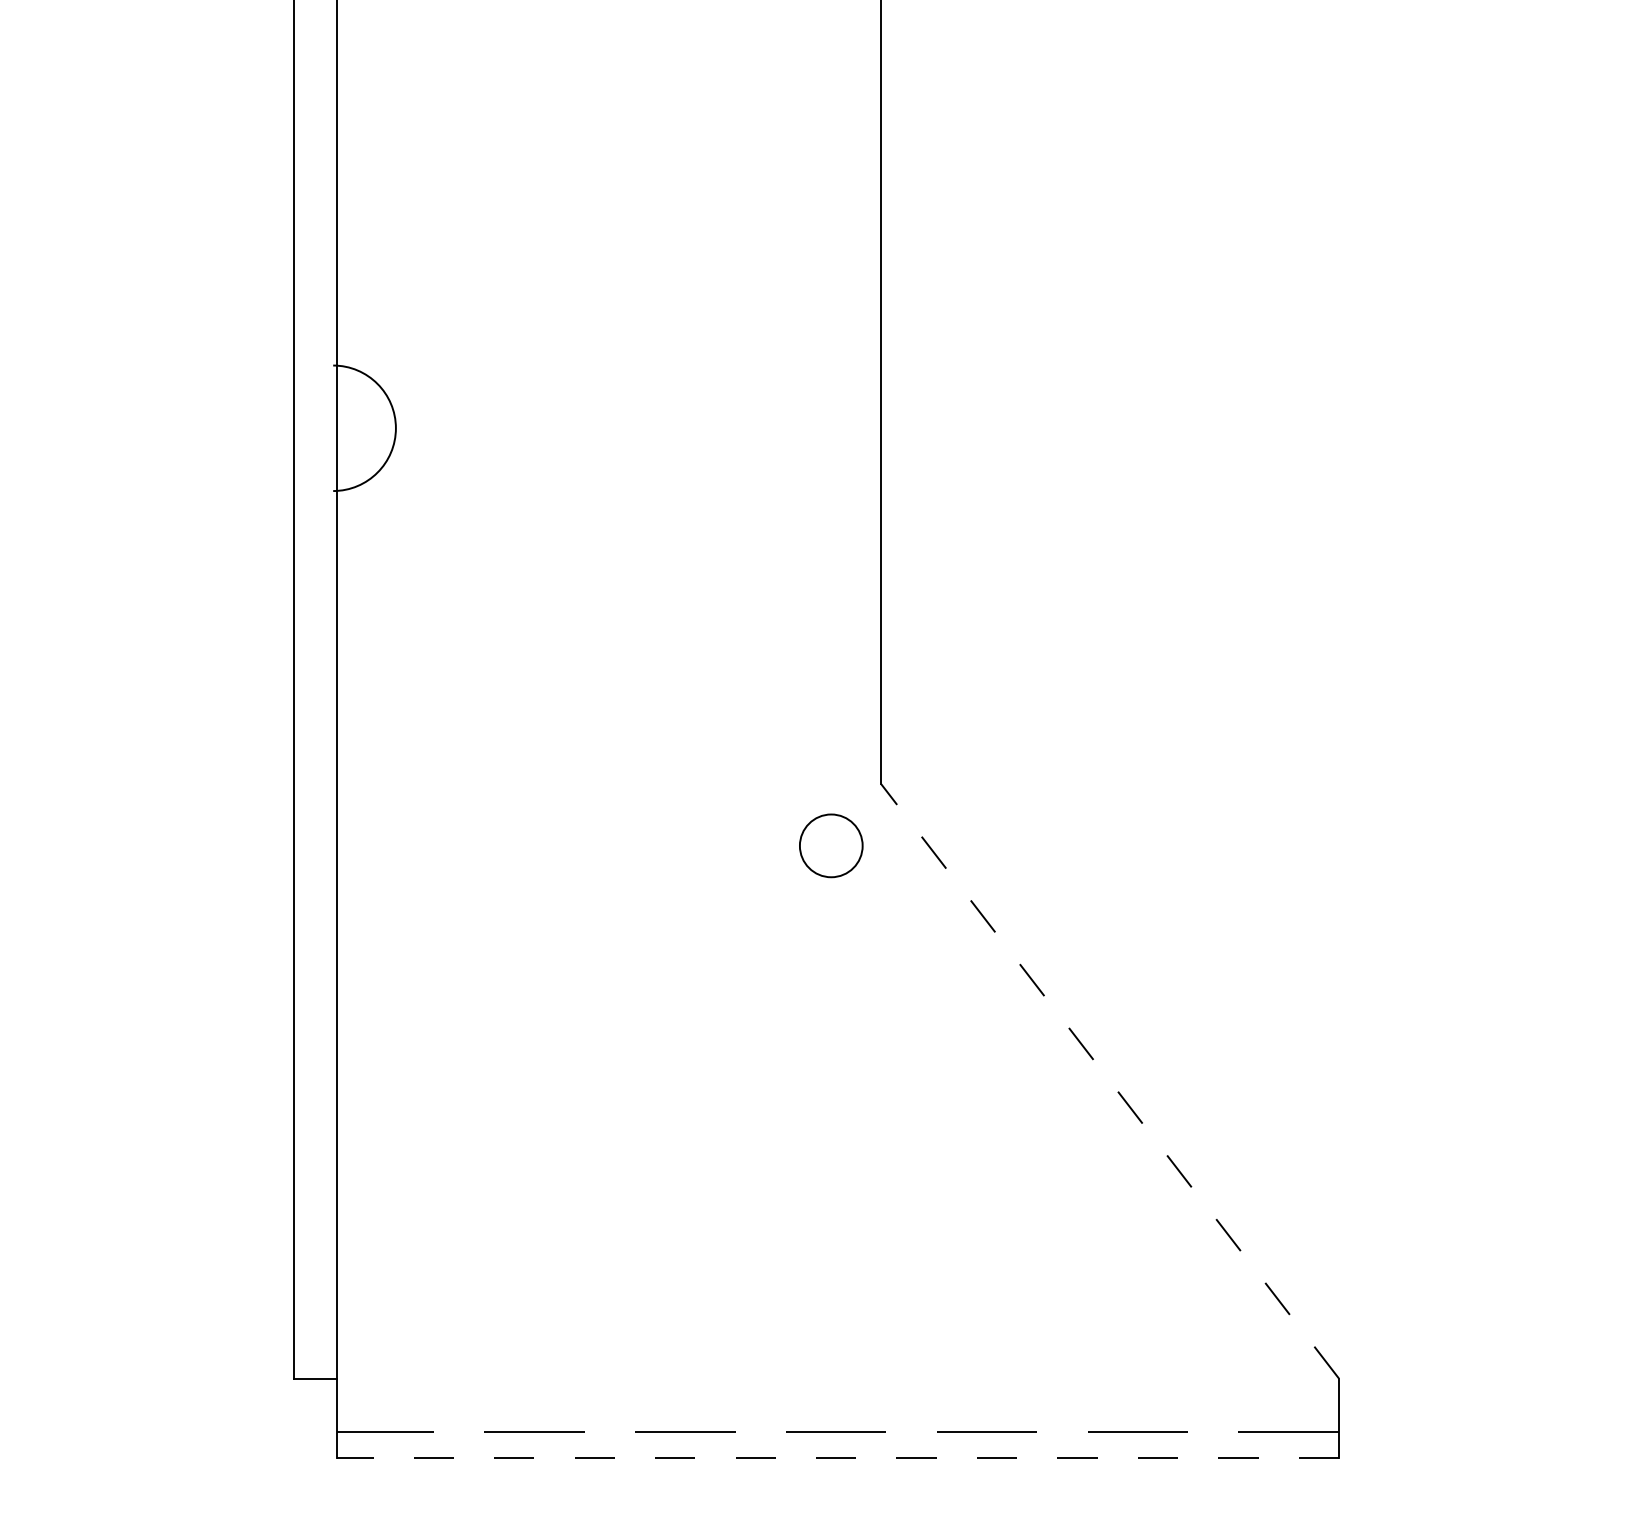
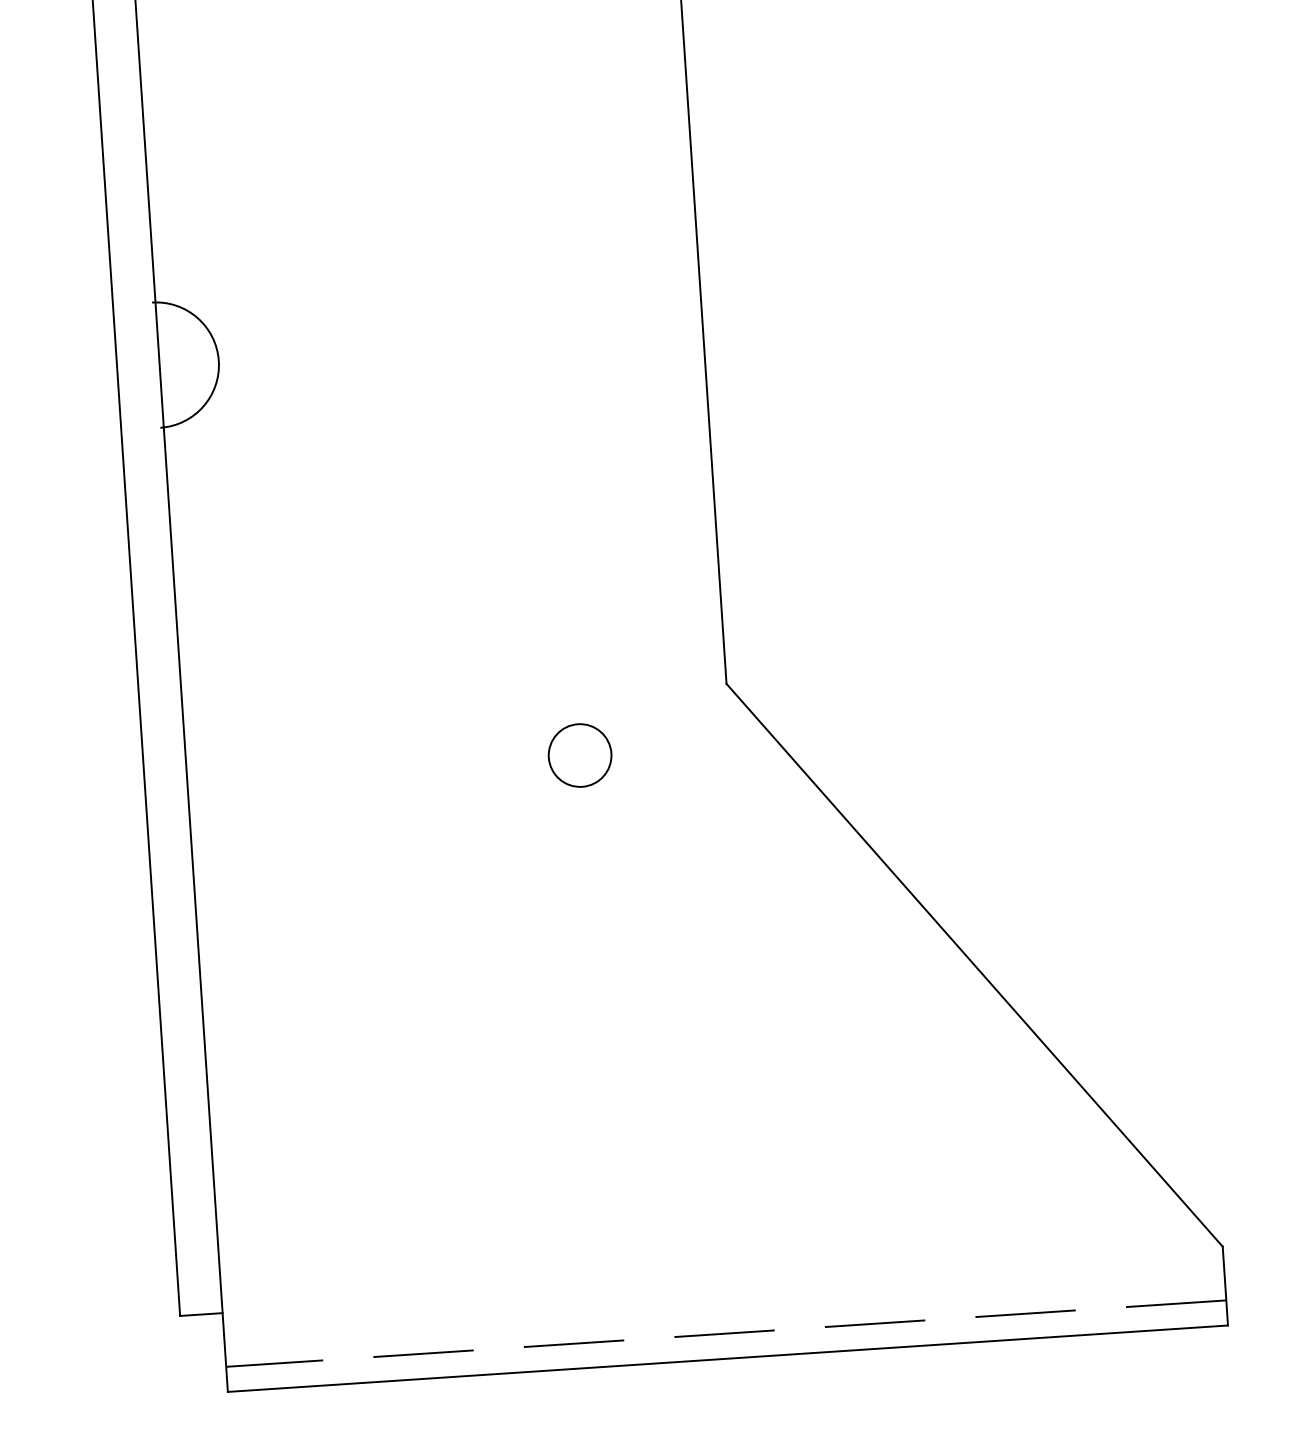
circle: (831, 845) -> (580, 755), moved
line: (1109, 1080) -> (974, 964), dashed -> solid
line: (837, 1457) -> (727, 1358), dashed -> solid

